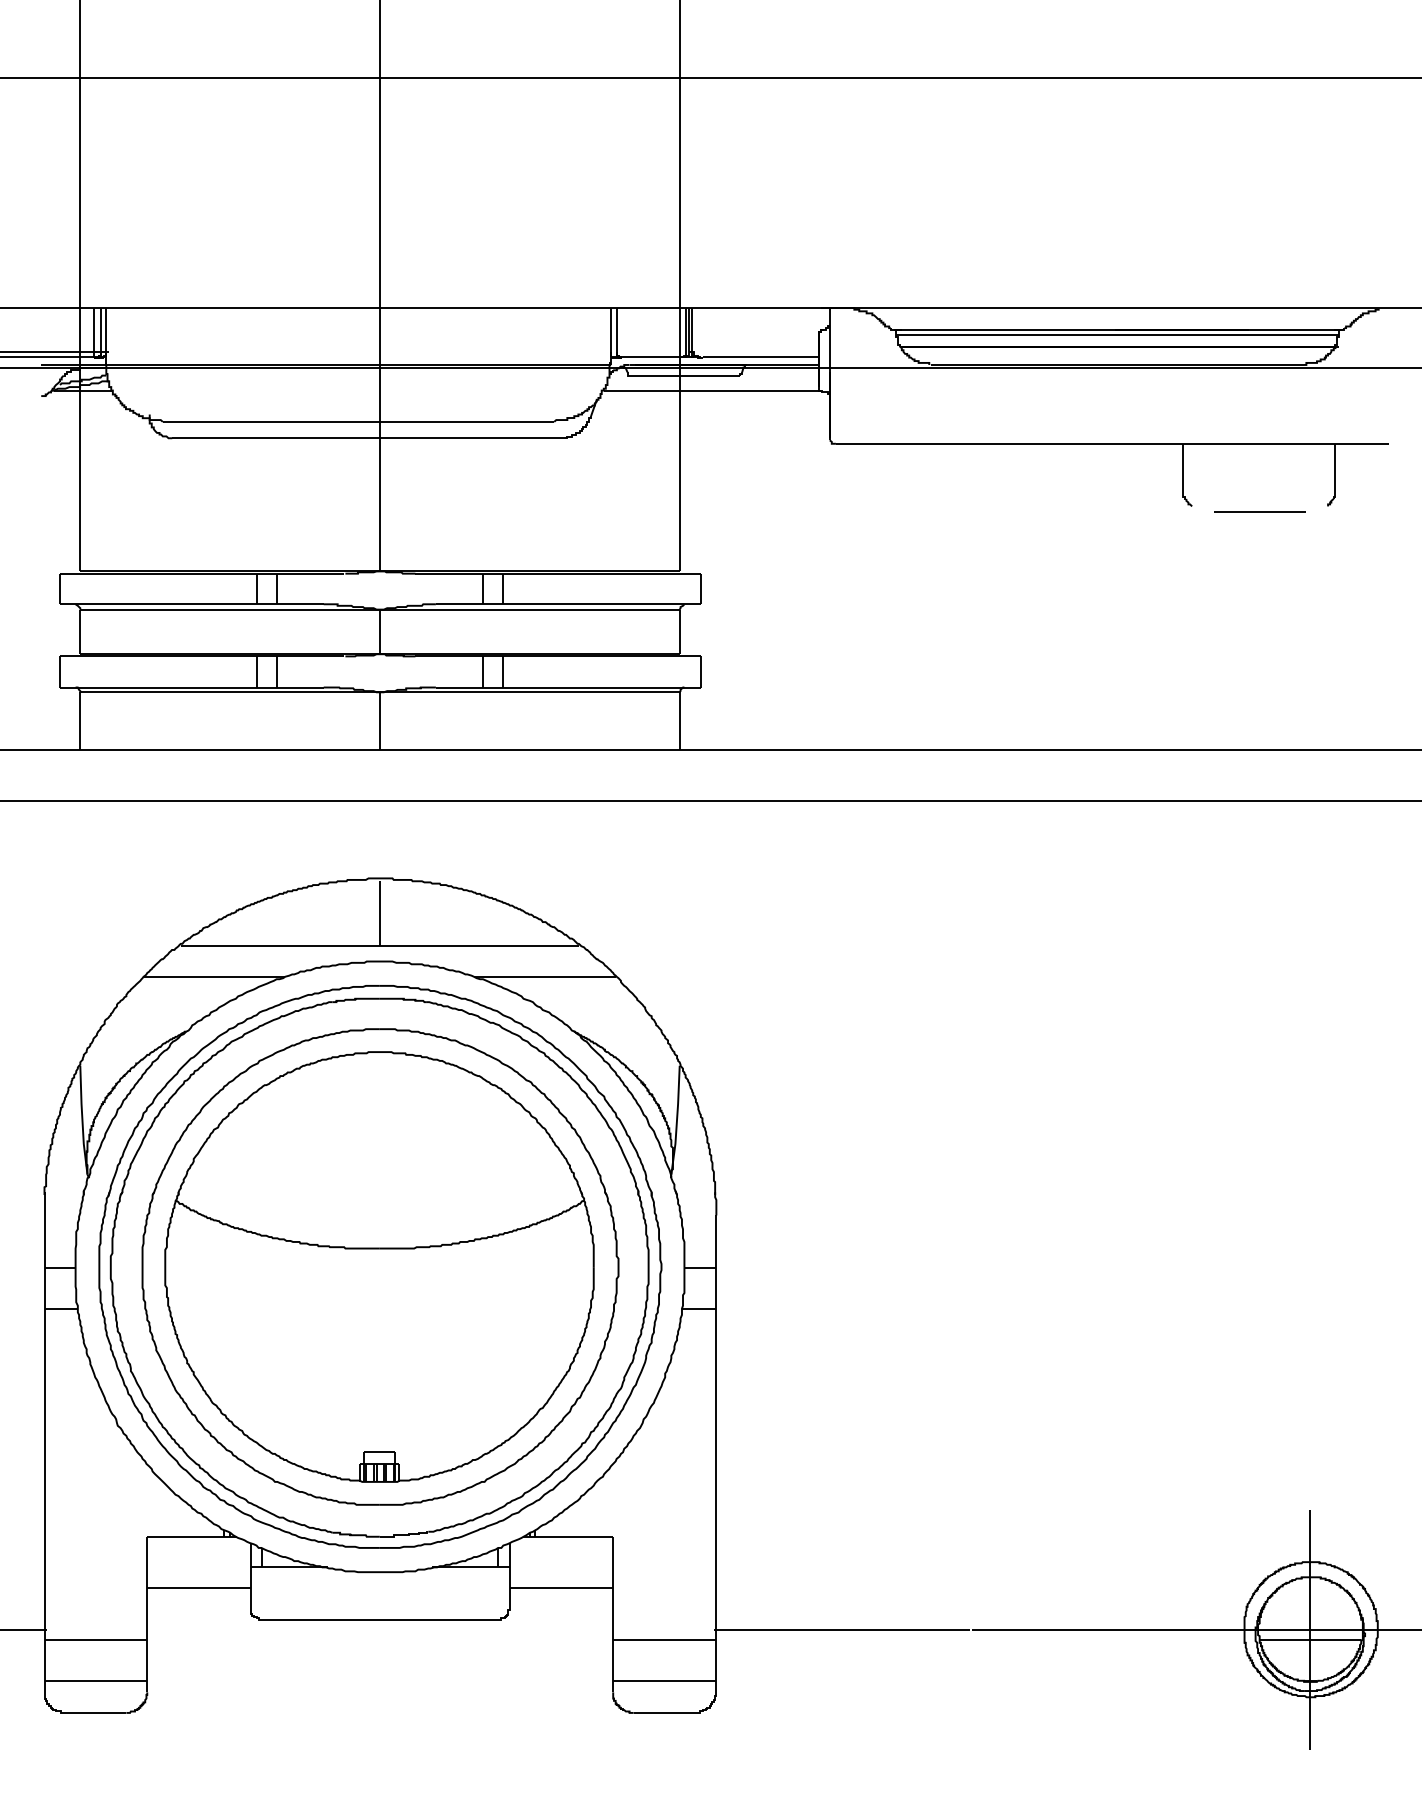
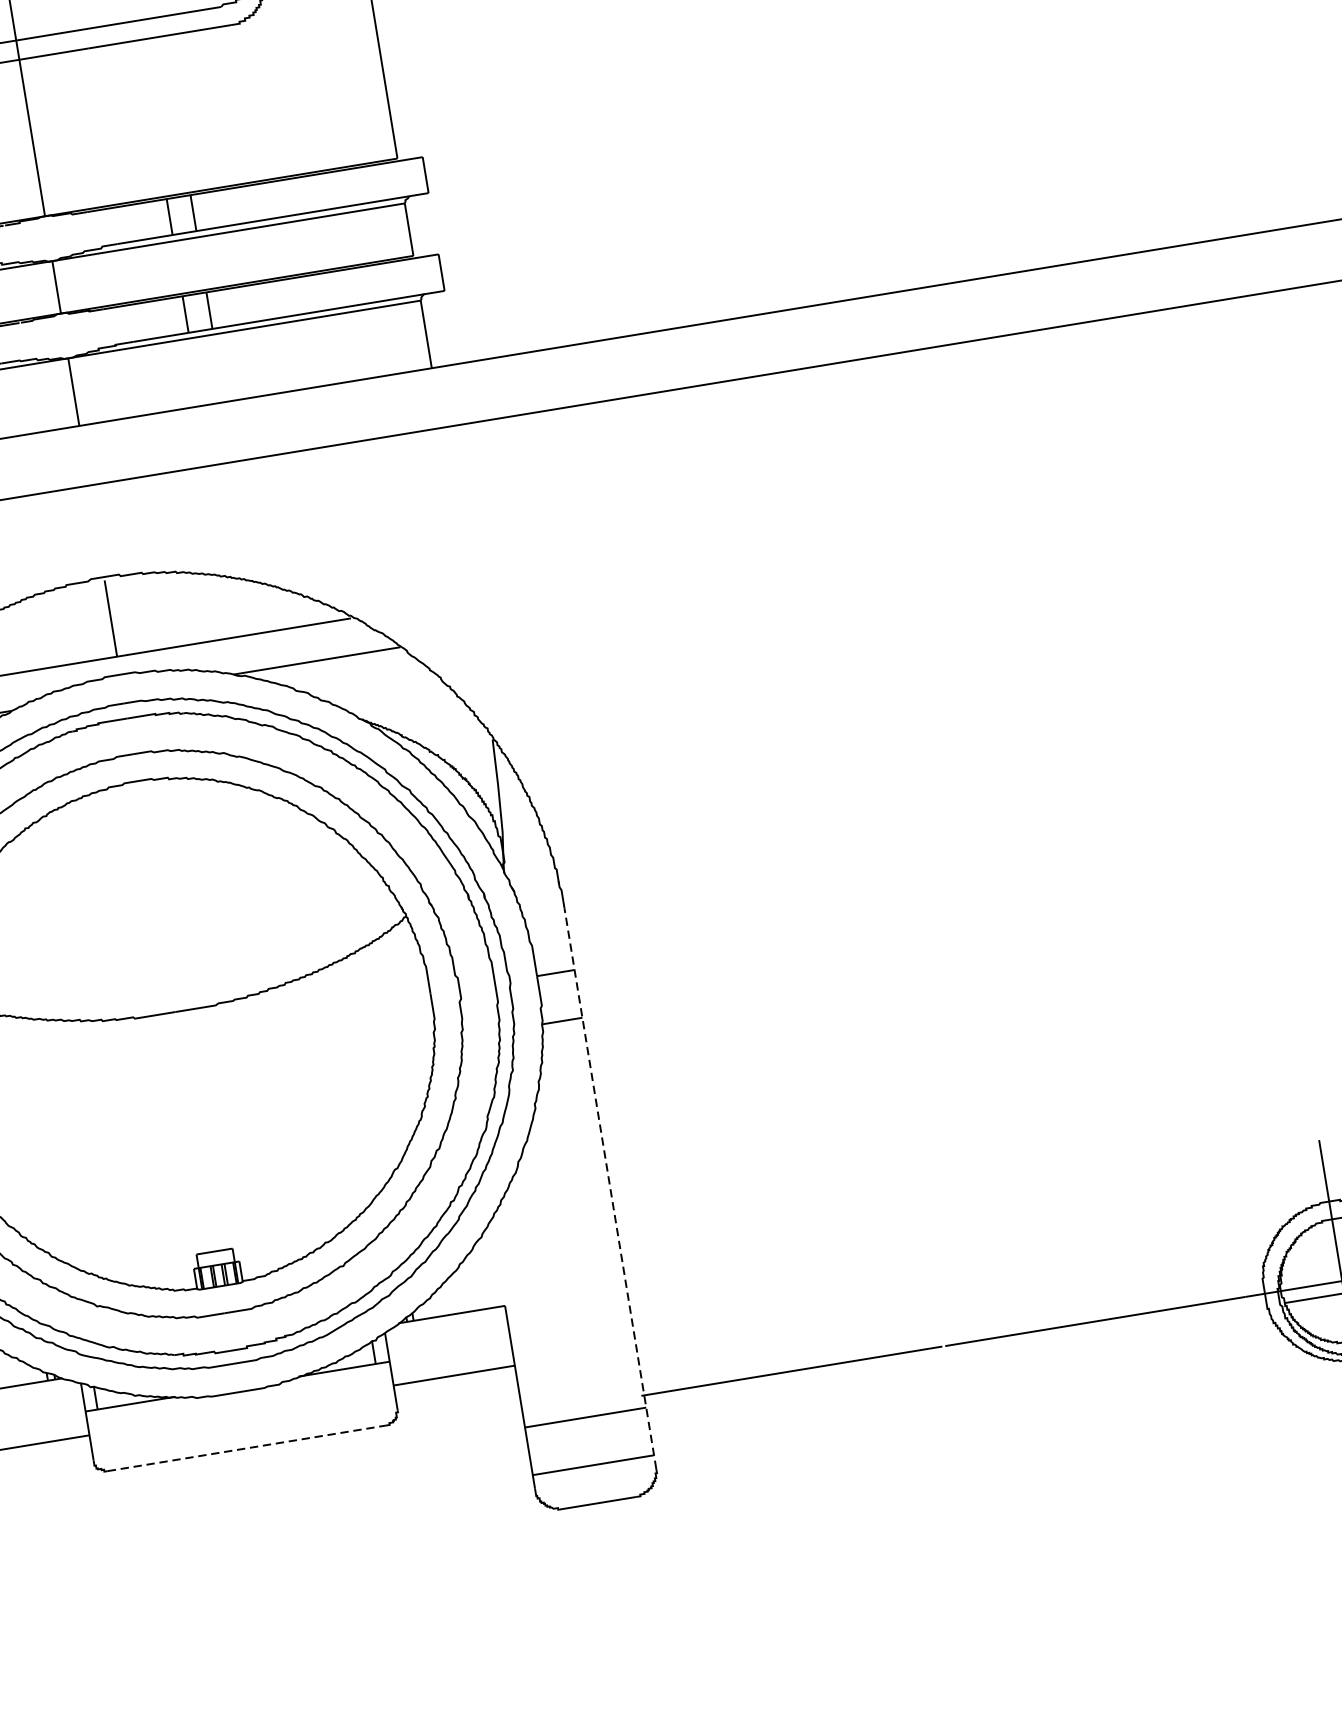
line: (716, 1453) -> (610, 1188), solid -> dashed
line: (380, 1619) -> (247, 1447), solid -> dashed

